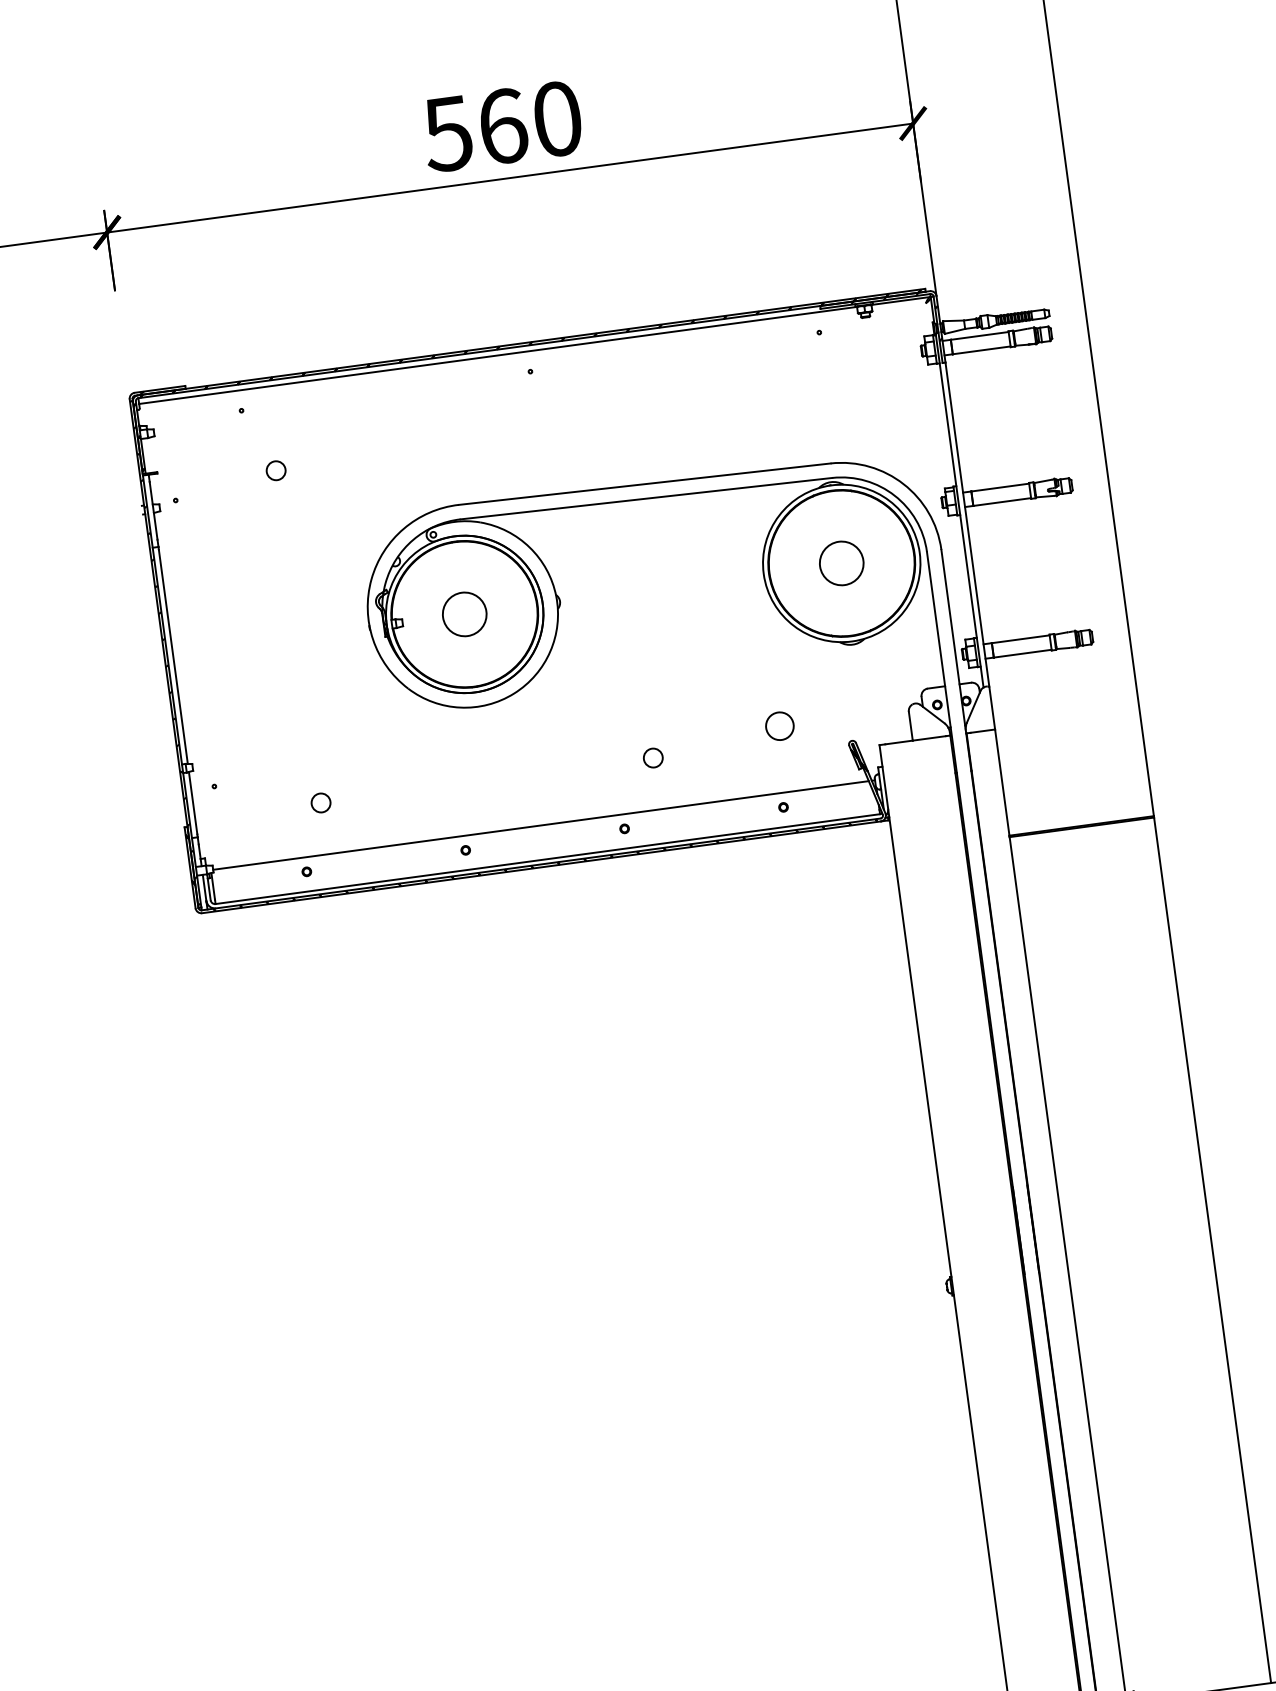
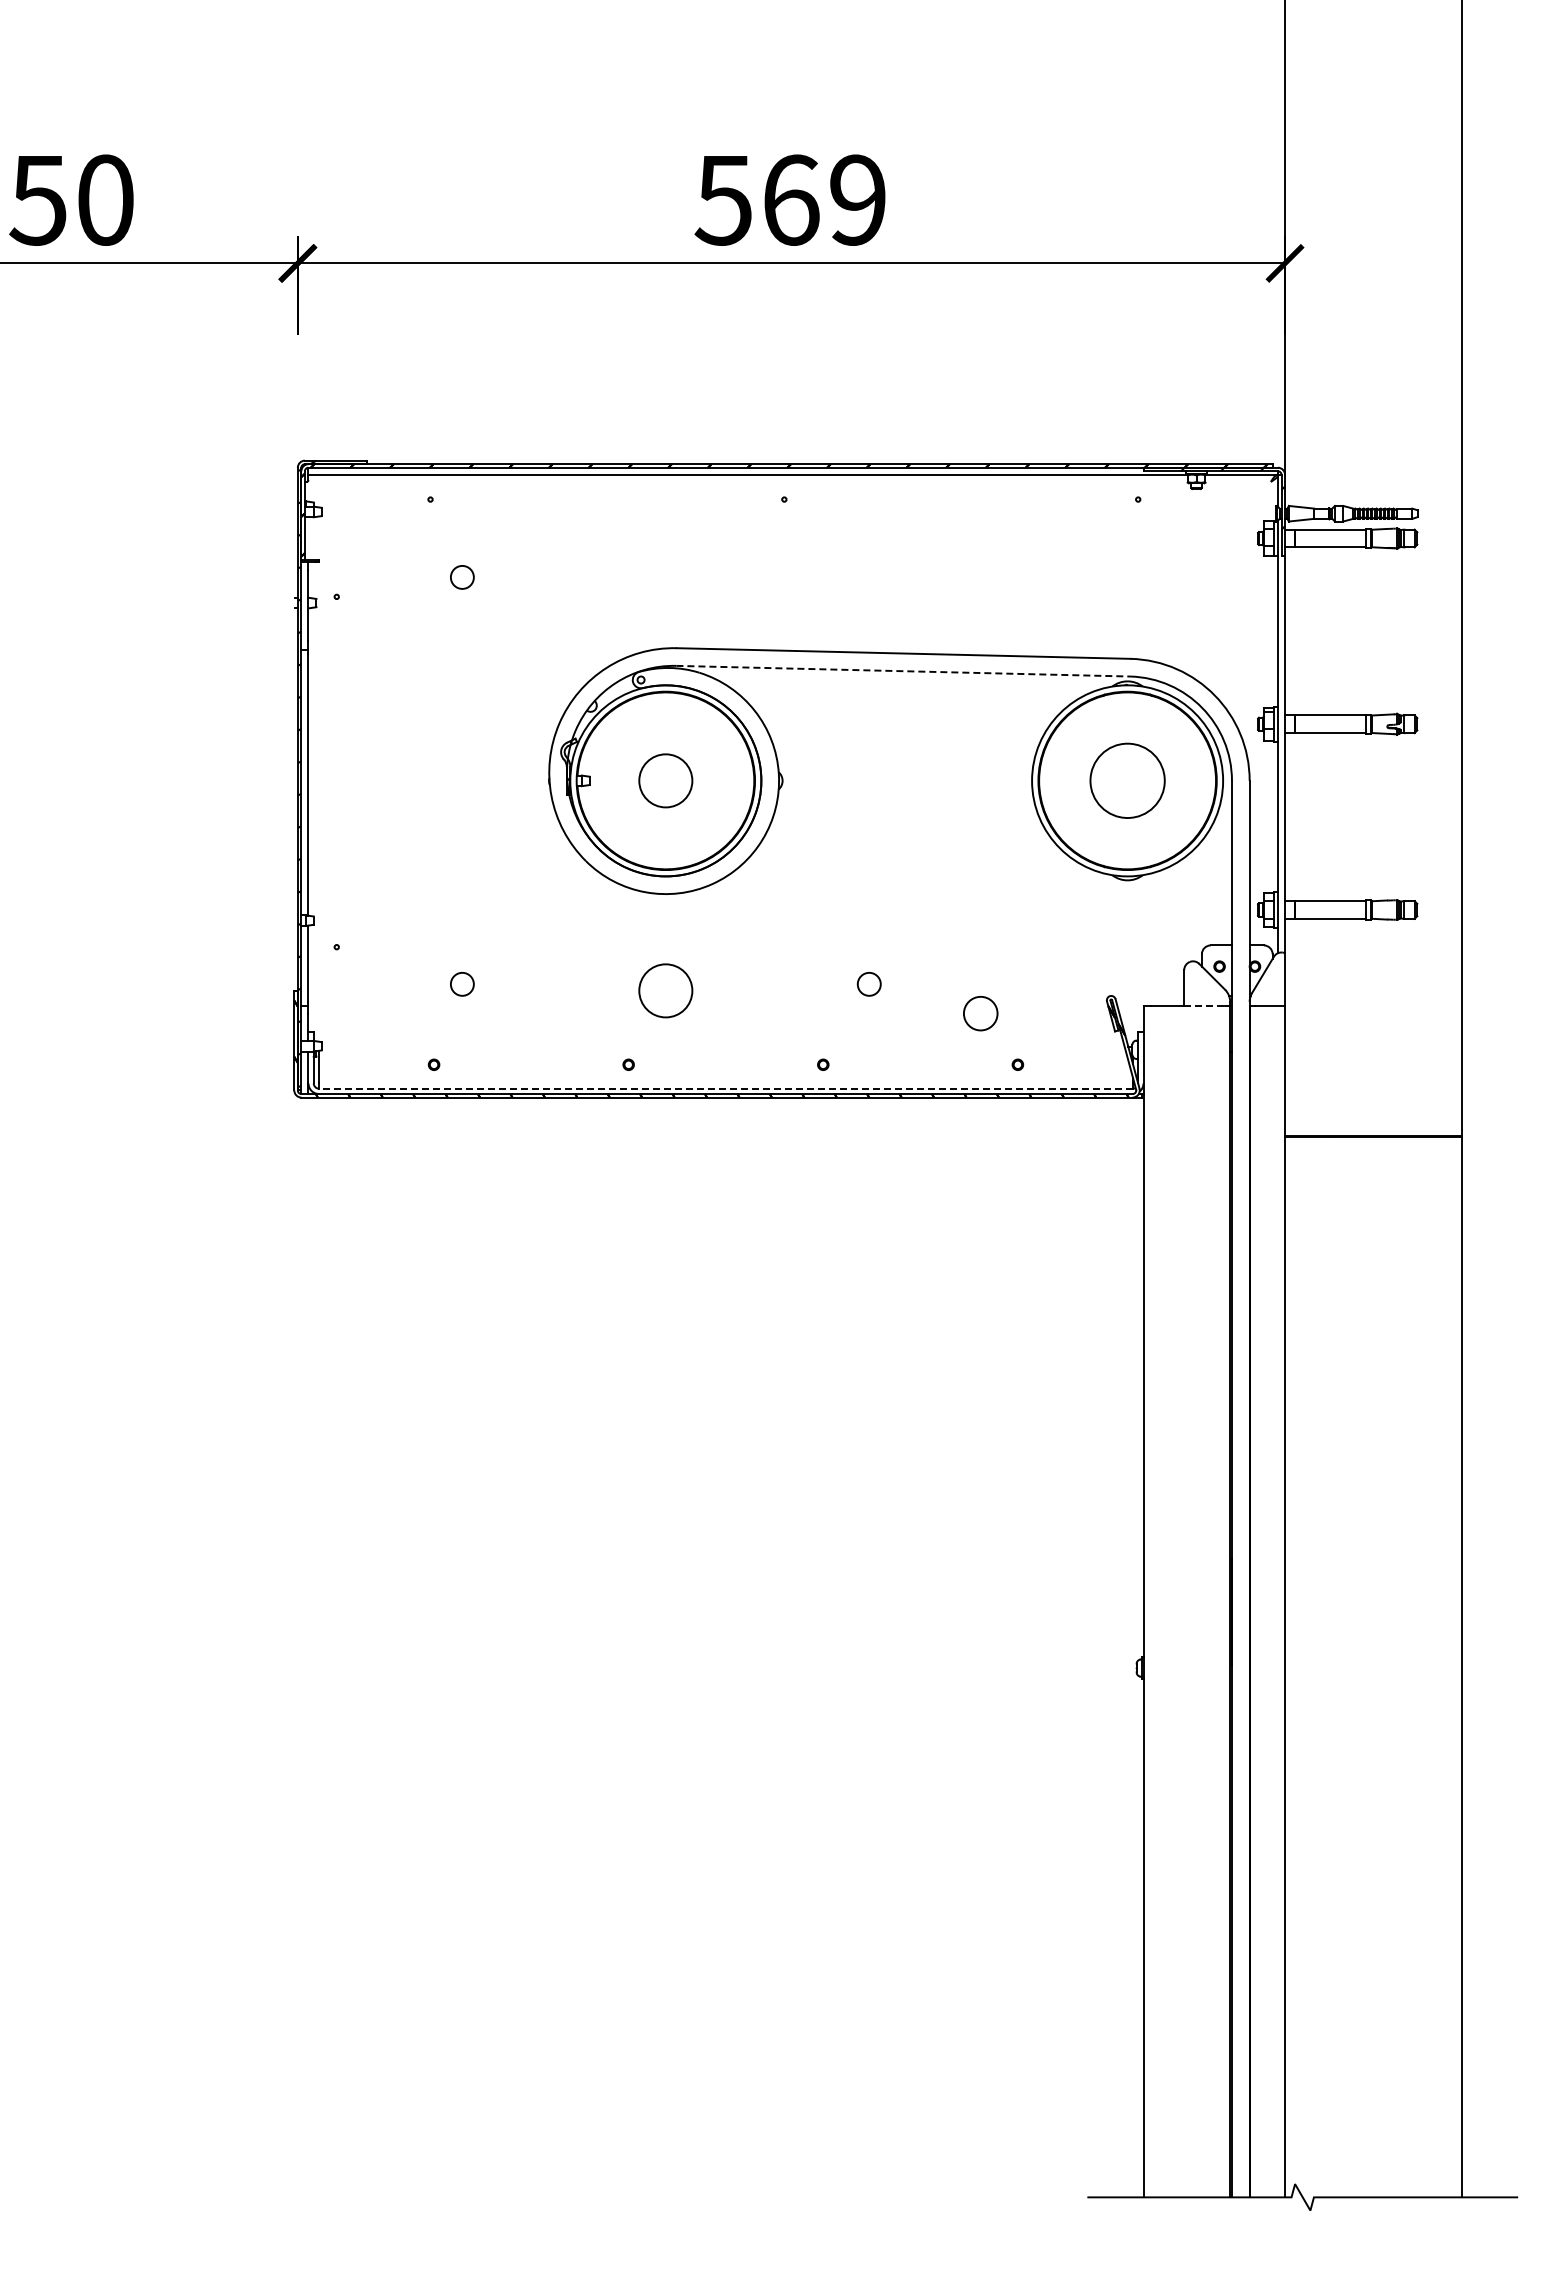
text: (557, 118) -> (857, 199), 560 -> 569
line: (646, 498) -> (903, 671), solid -> dashed
circle: (841, 563) -> (1127, 780), size x1.4
circle: (779, 726) -> (980, 1013), moved
line: (930, 738) -> (1205, 1005), solid -> dashed
circle: (487, 785) -> (665, 990), added
line: (540, 825) -> (722, 1047), removed
line: (547, 858) -> (725, 1088), solid -> dashed

